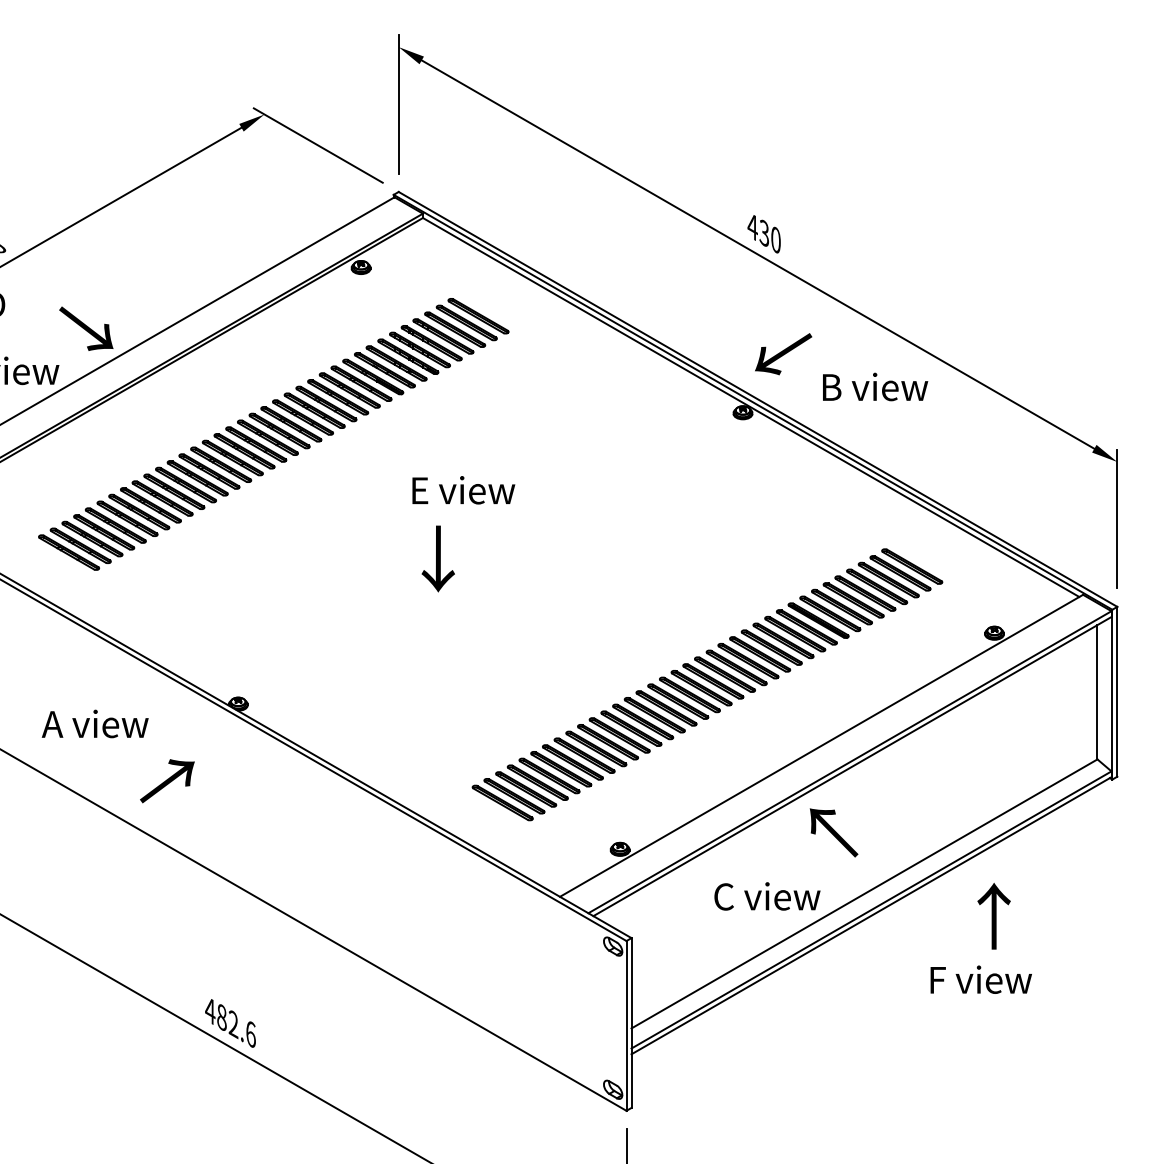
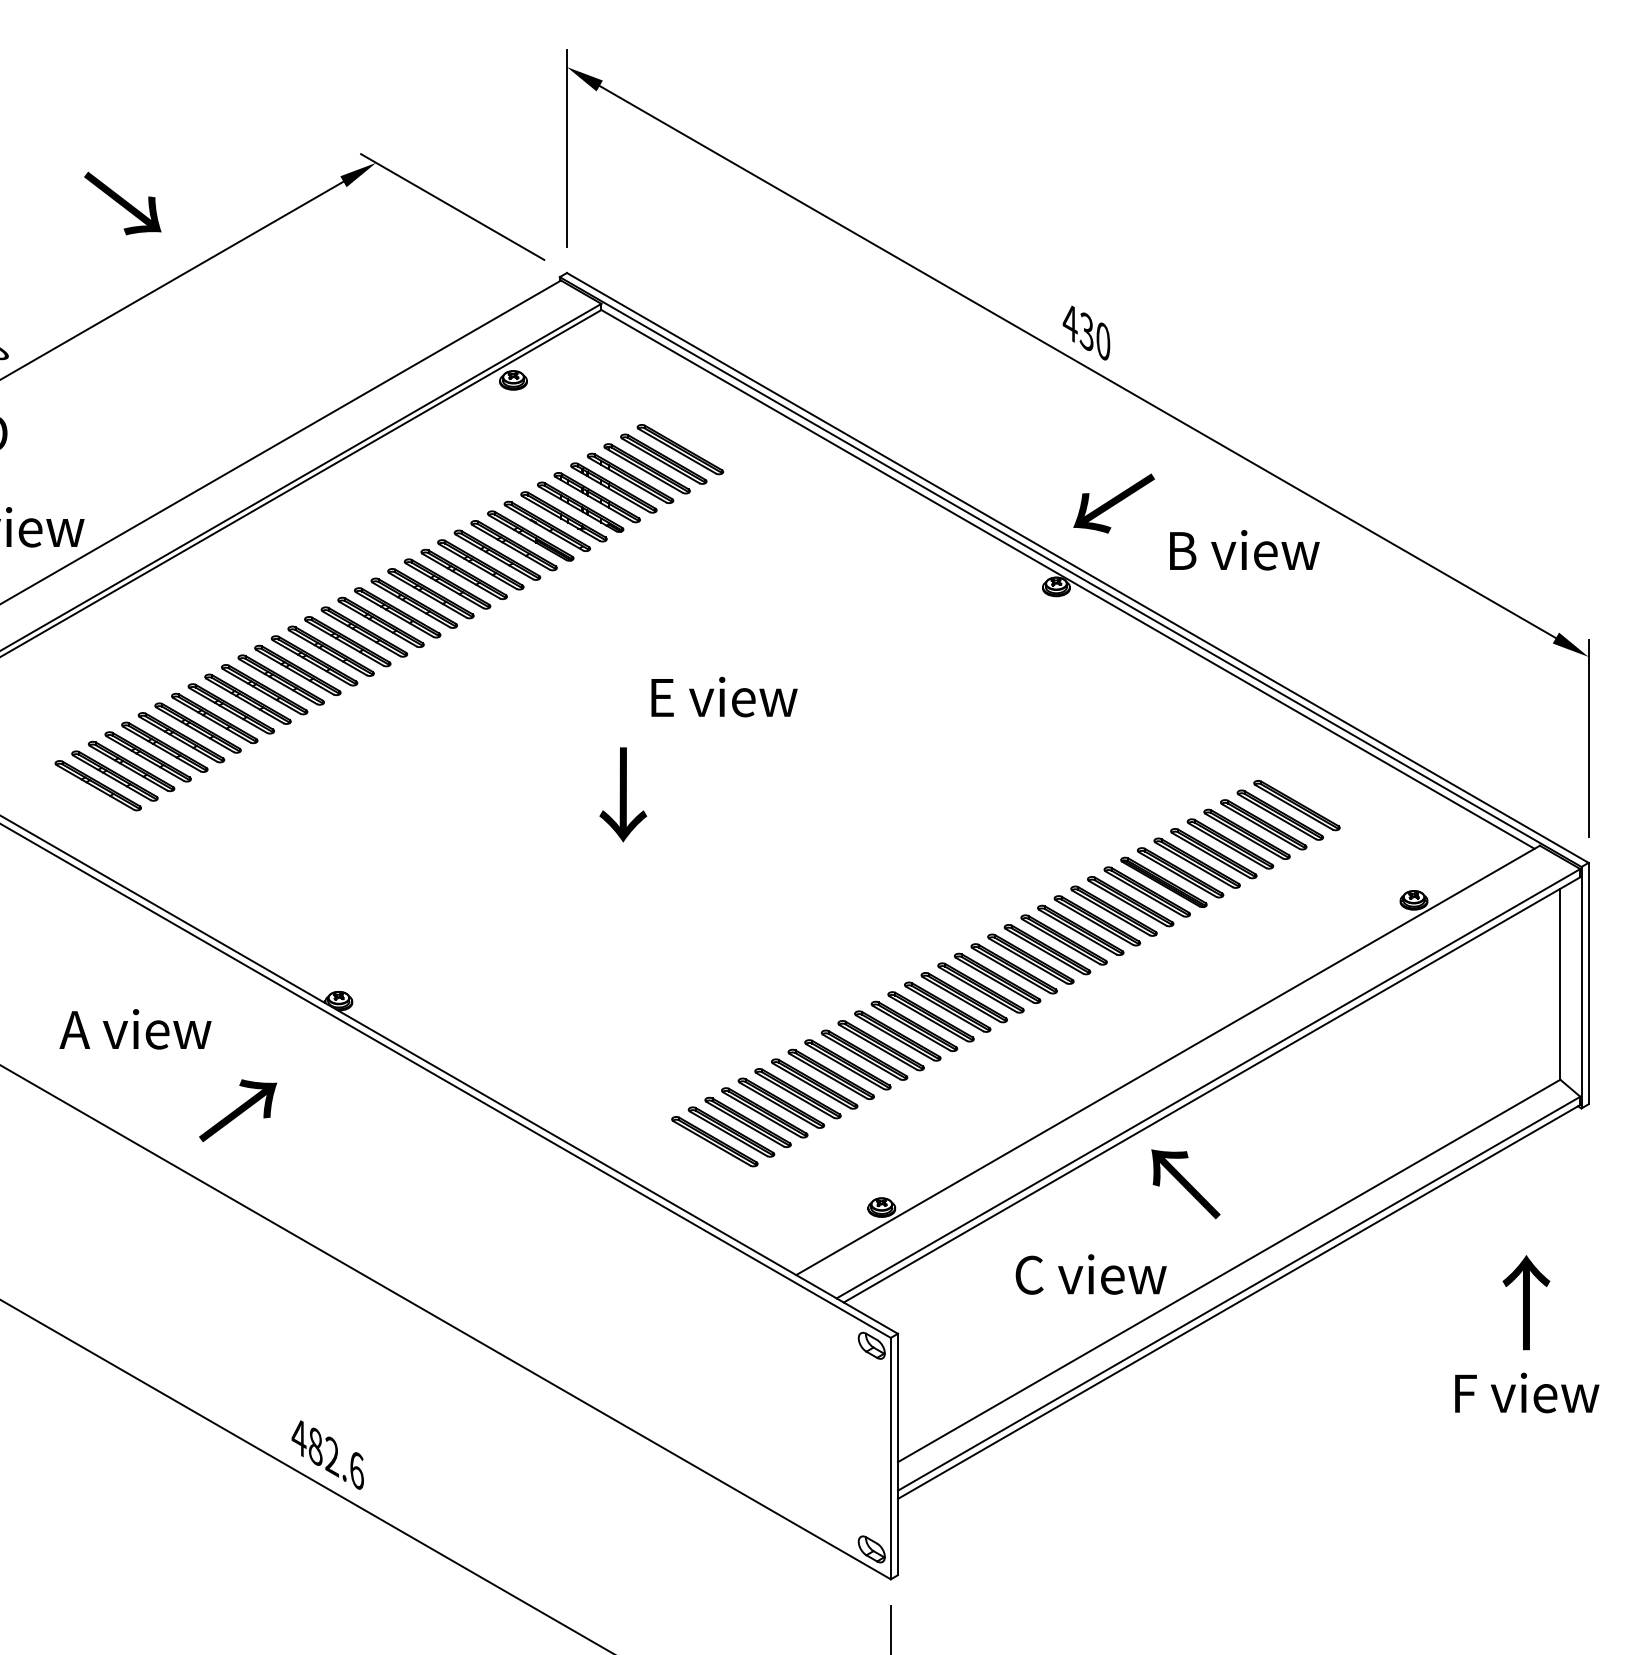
text: (86, 328) -> (122, 203), moved
text: (463, 489) -> (724, 696), moved
text: (994, 916) -> (1526, 1302), moved
text: (981, 979) -> (1527, 1392), moved

